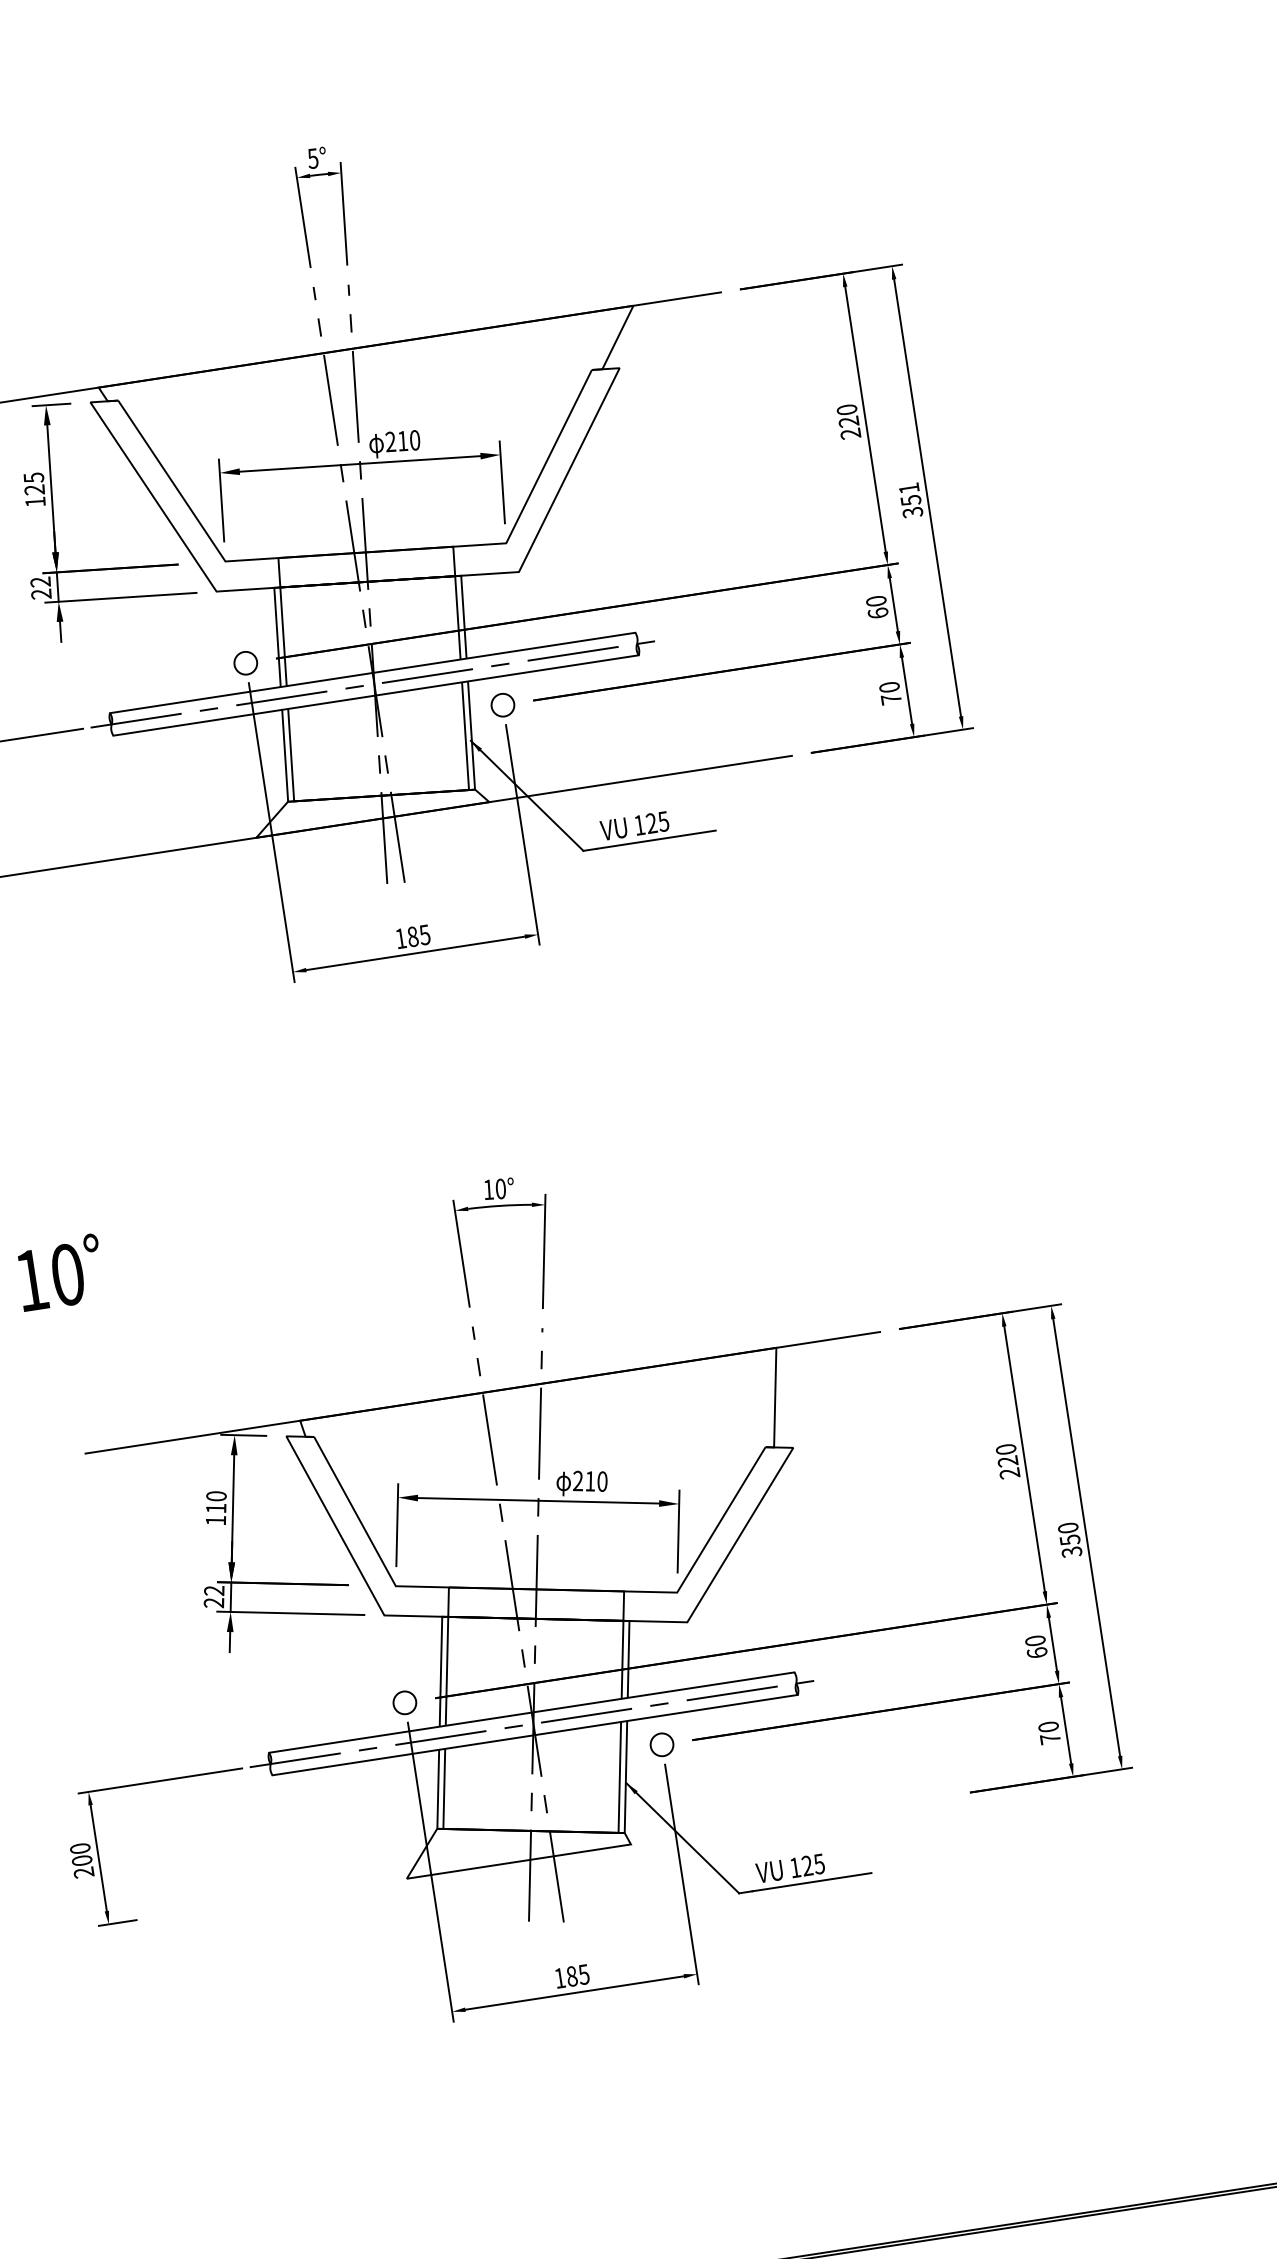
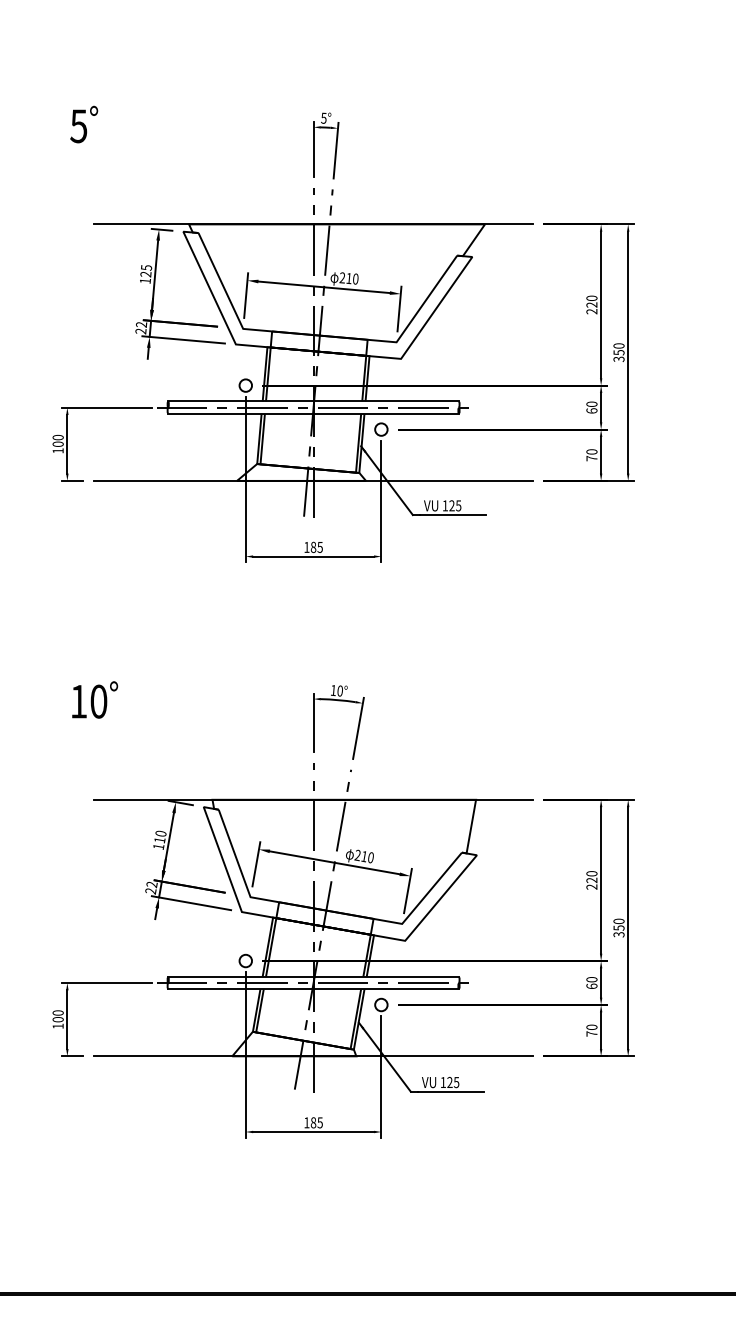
text: (908, 487) -> (618, 345), 351 -> 350
line: (553, 1856) -> (313, 1056), added
text: (82, 1873) -> (57, 1026), 200 -> 100

